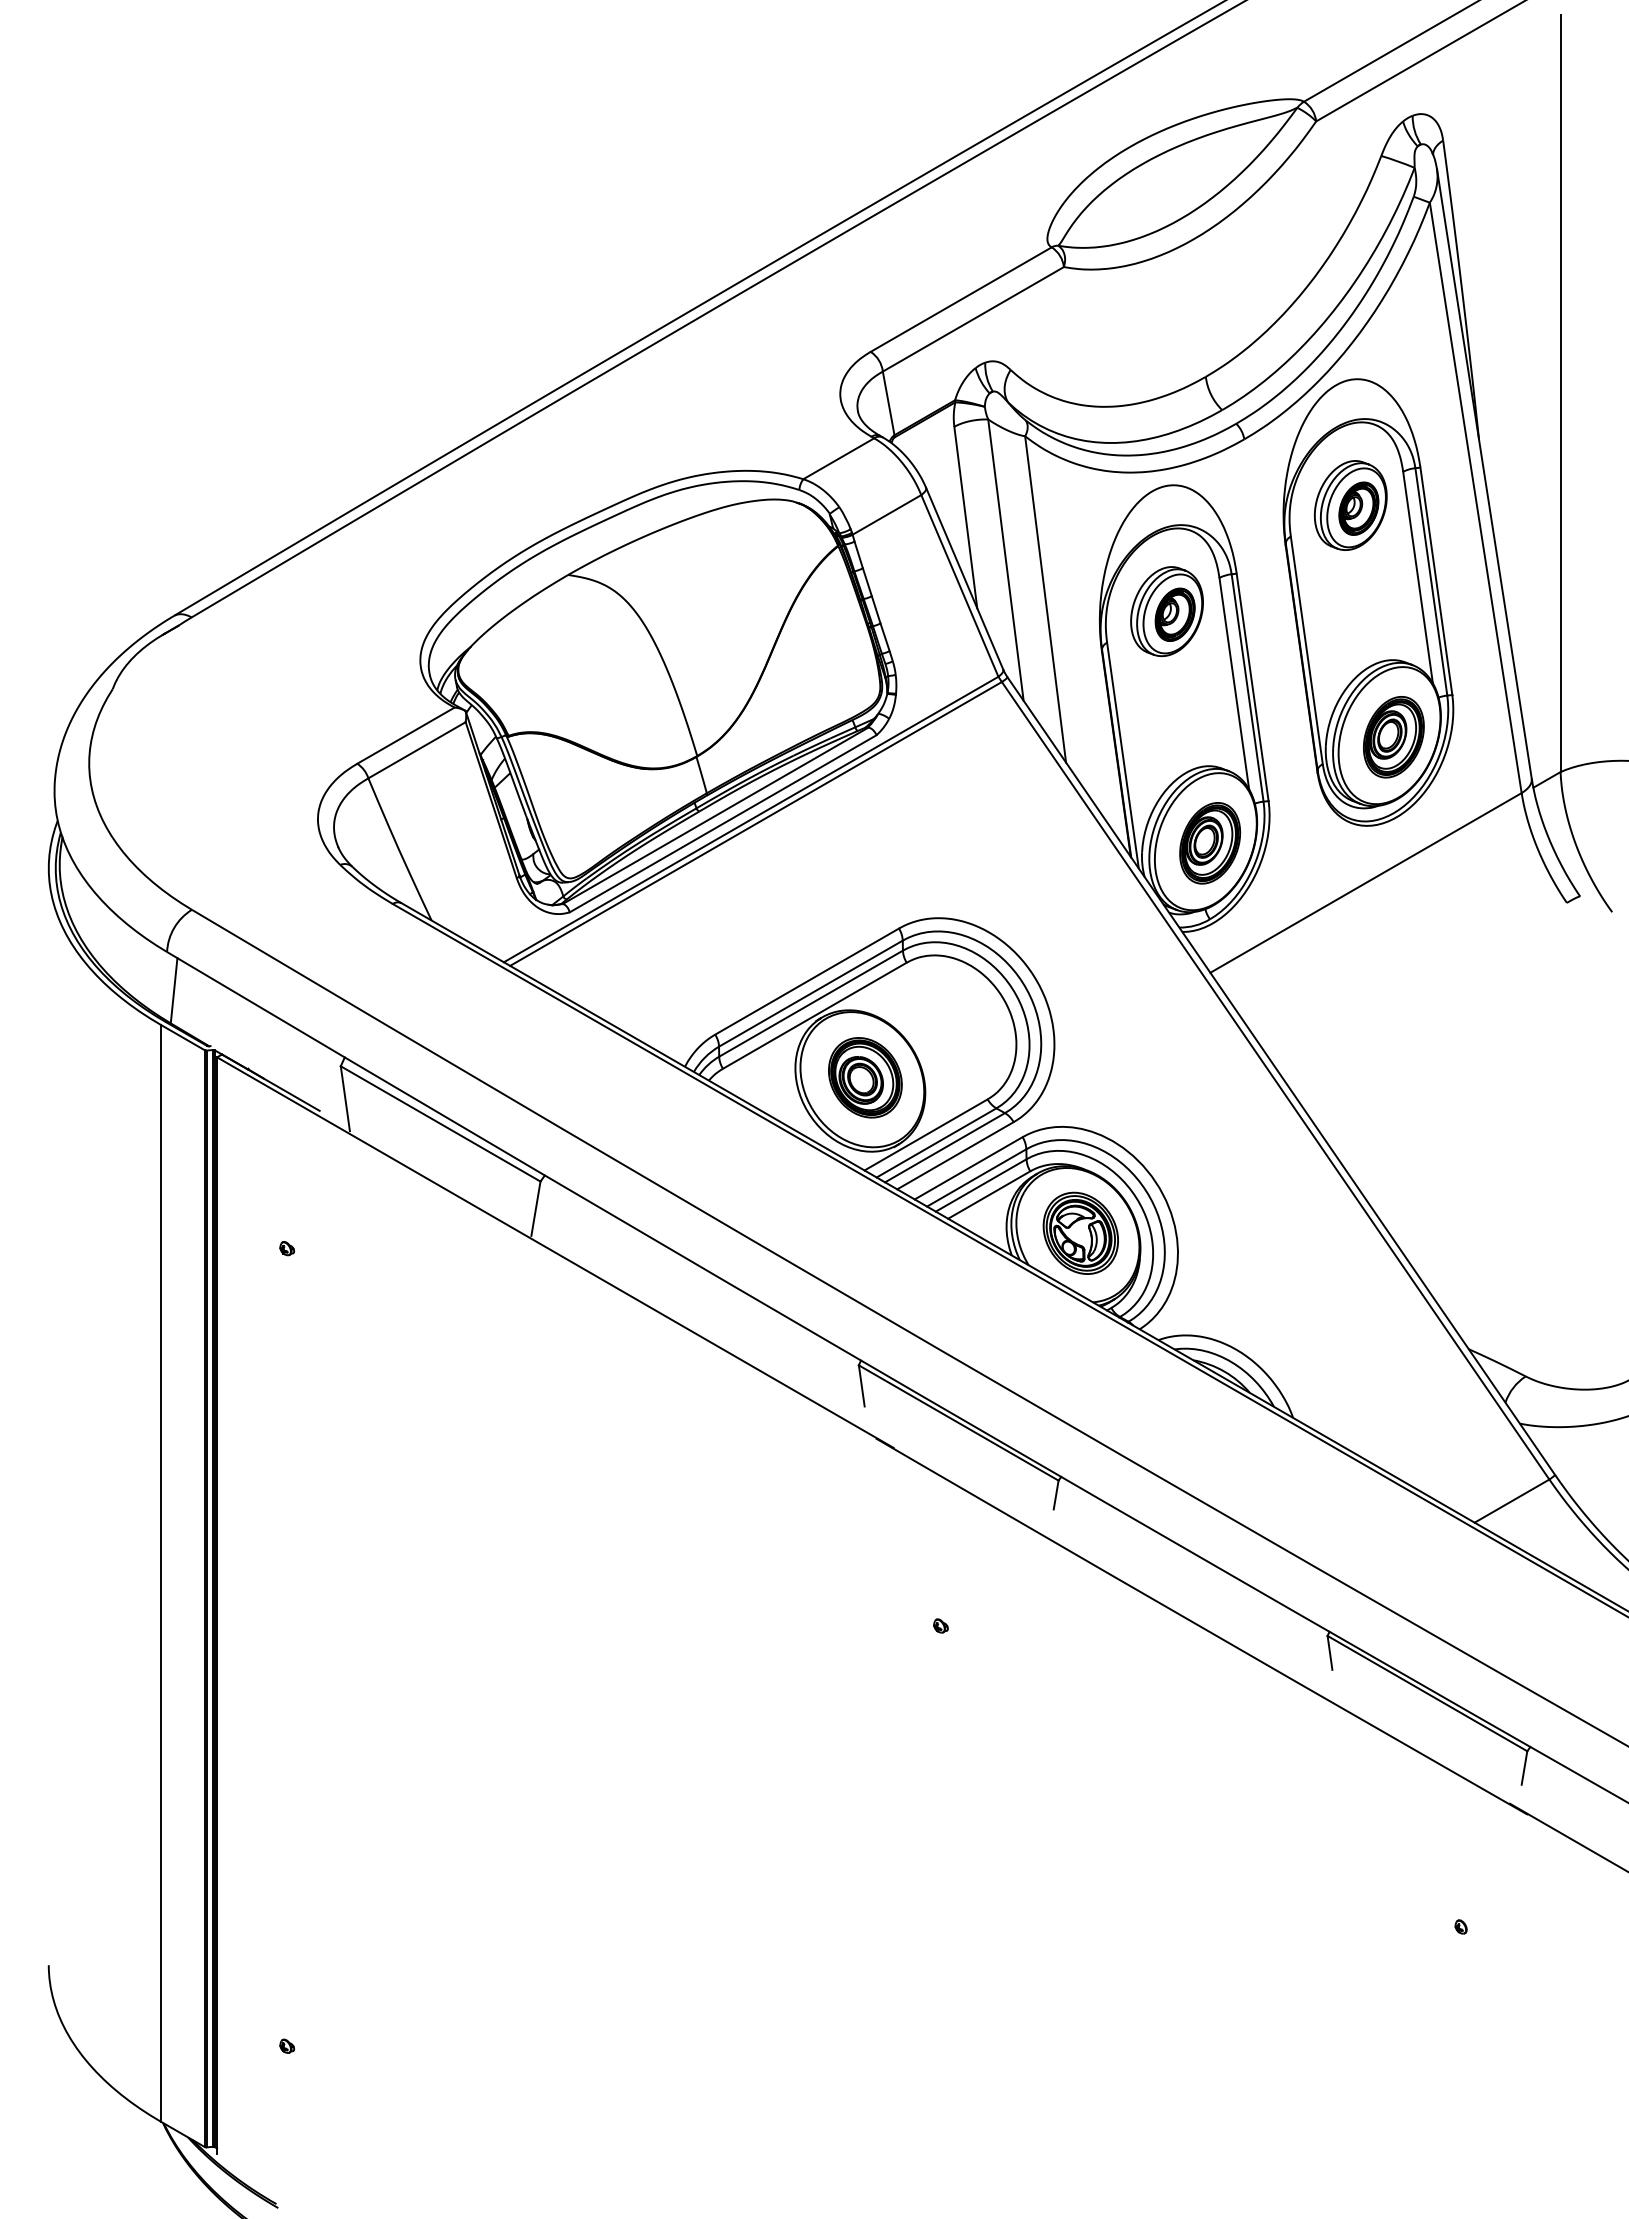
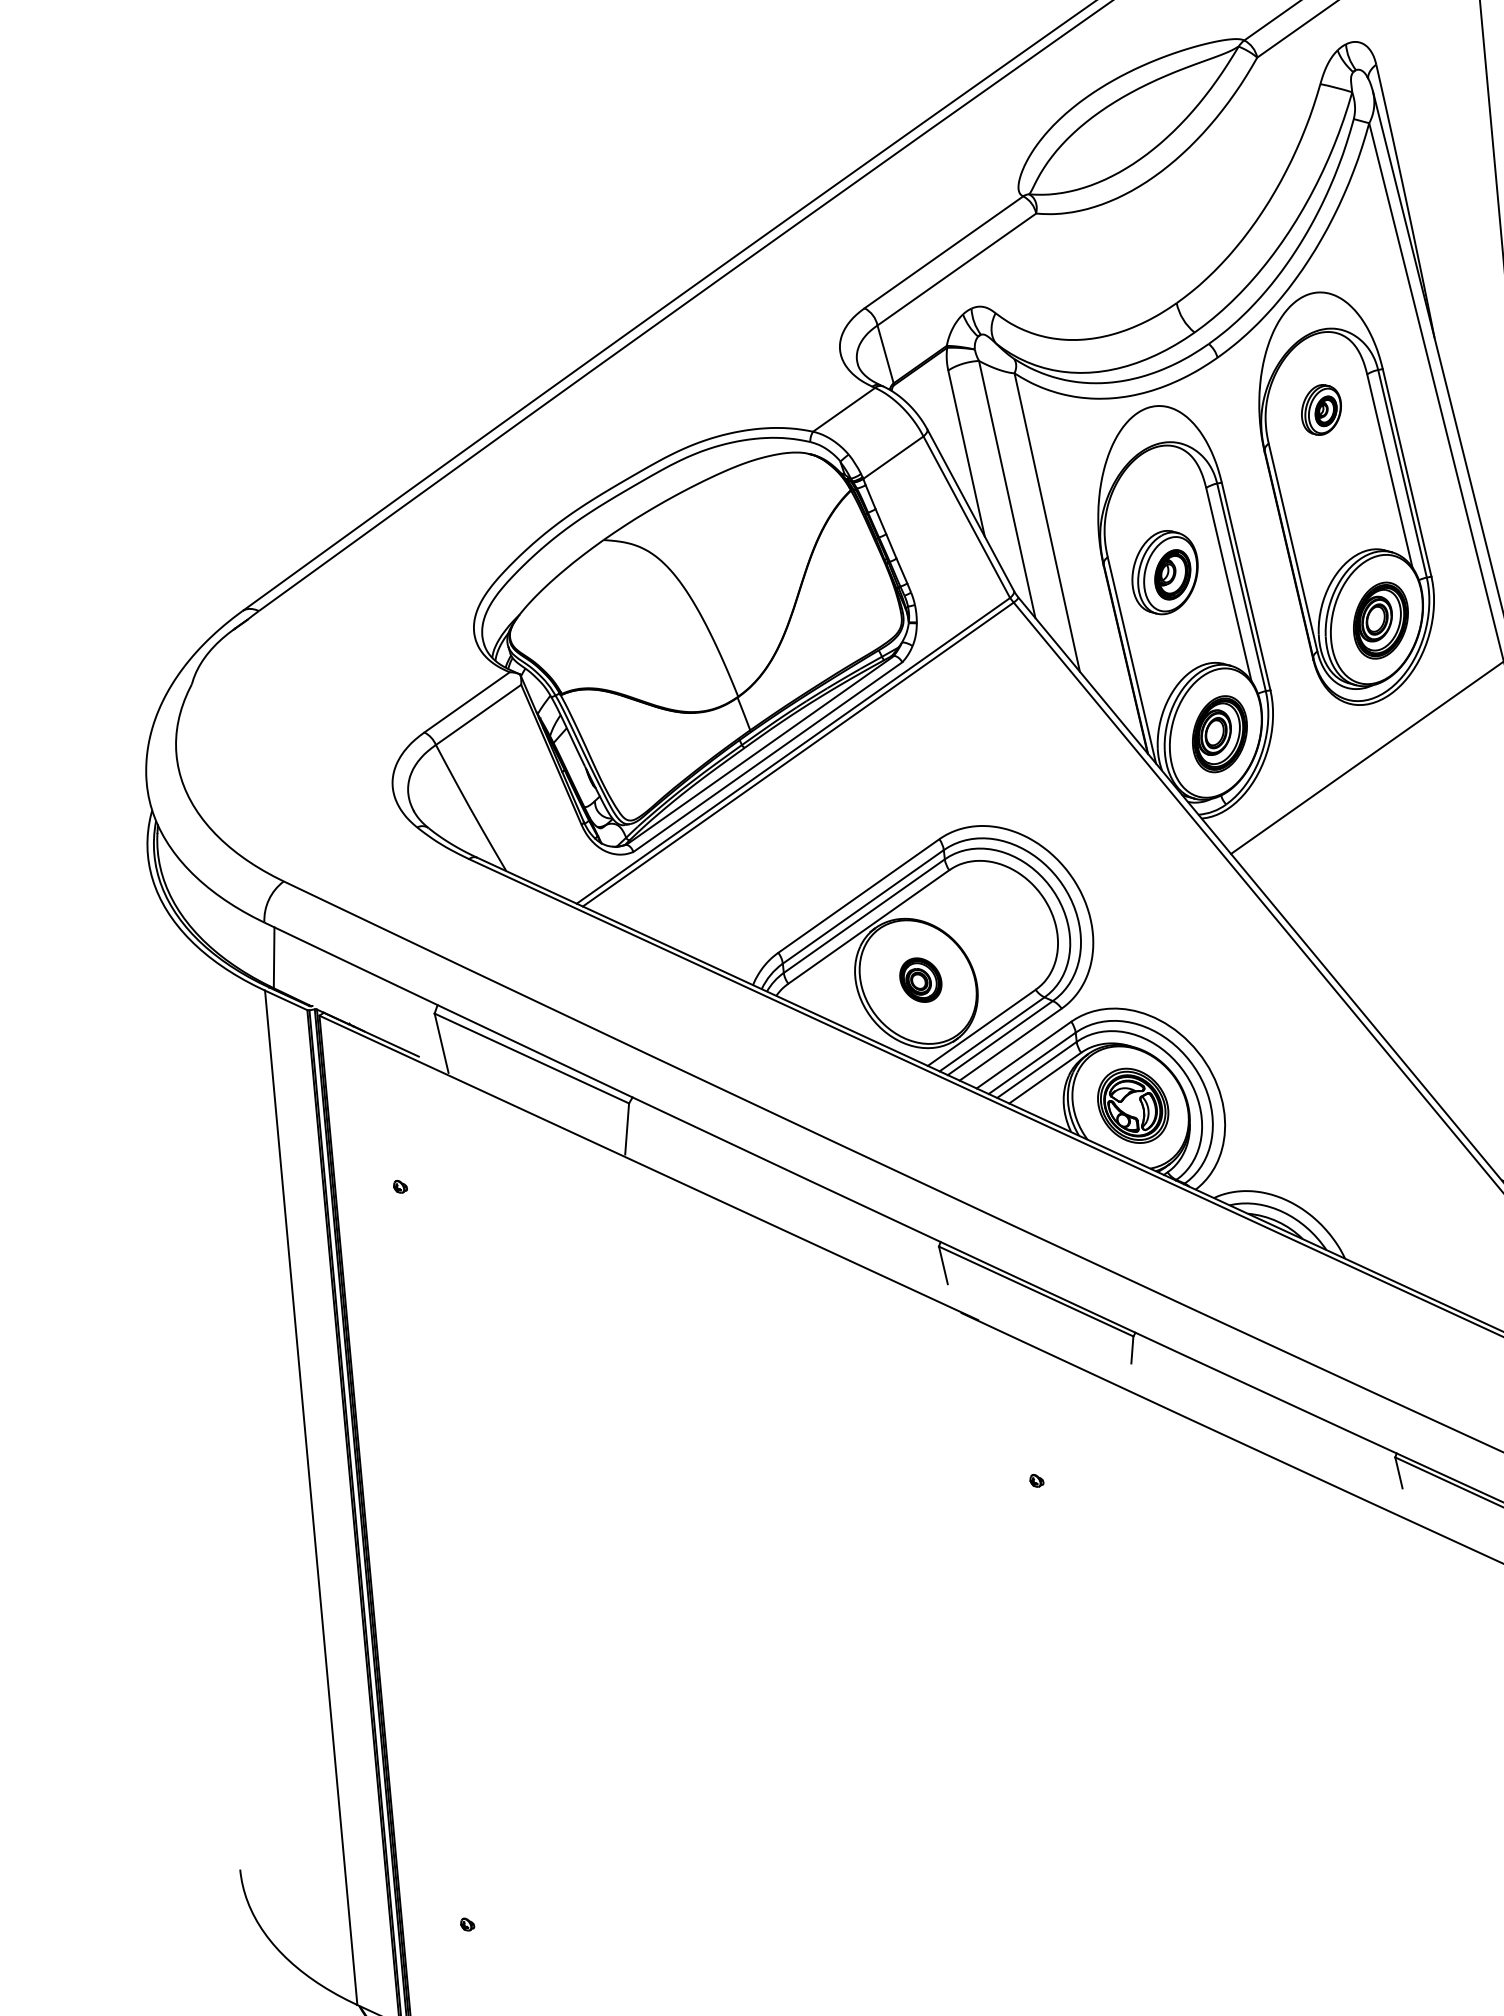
part: (1350, 505) -> (1321, 409), size x0.6
part: (1166, 611) -> (1164, 572), moved
part: (865, 1077) -> (920, 979), size x0.6

